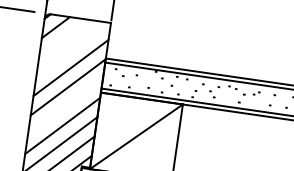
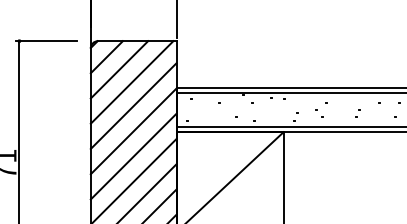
line: (64, 38) -> (119, 69), added
line: (72, 49) -> (131, 82), added
part: (241, 98) -> (357, 113), size x0.62
line: (65, 106) -> (133, 156), added

